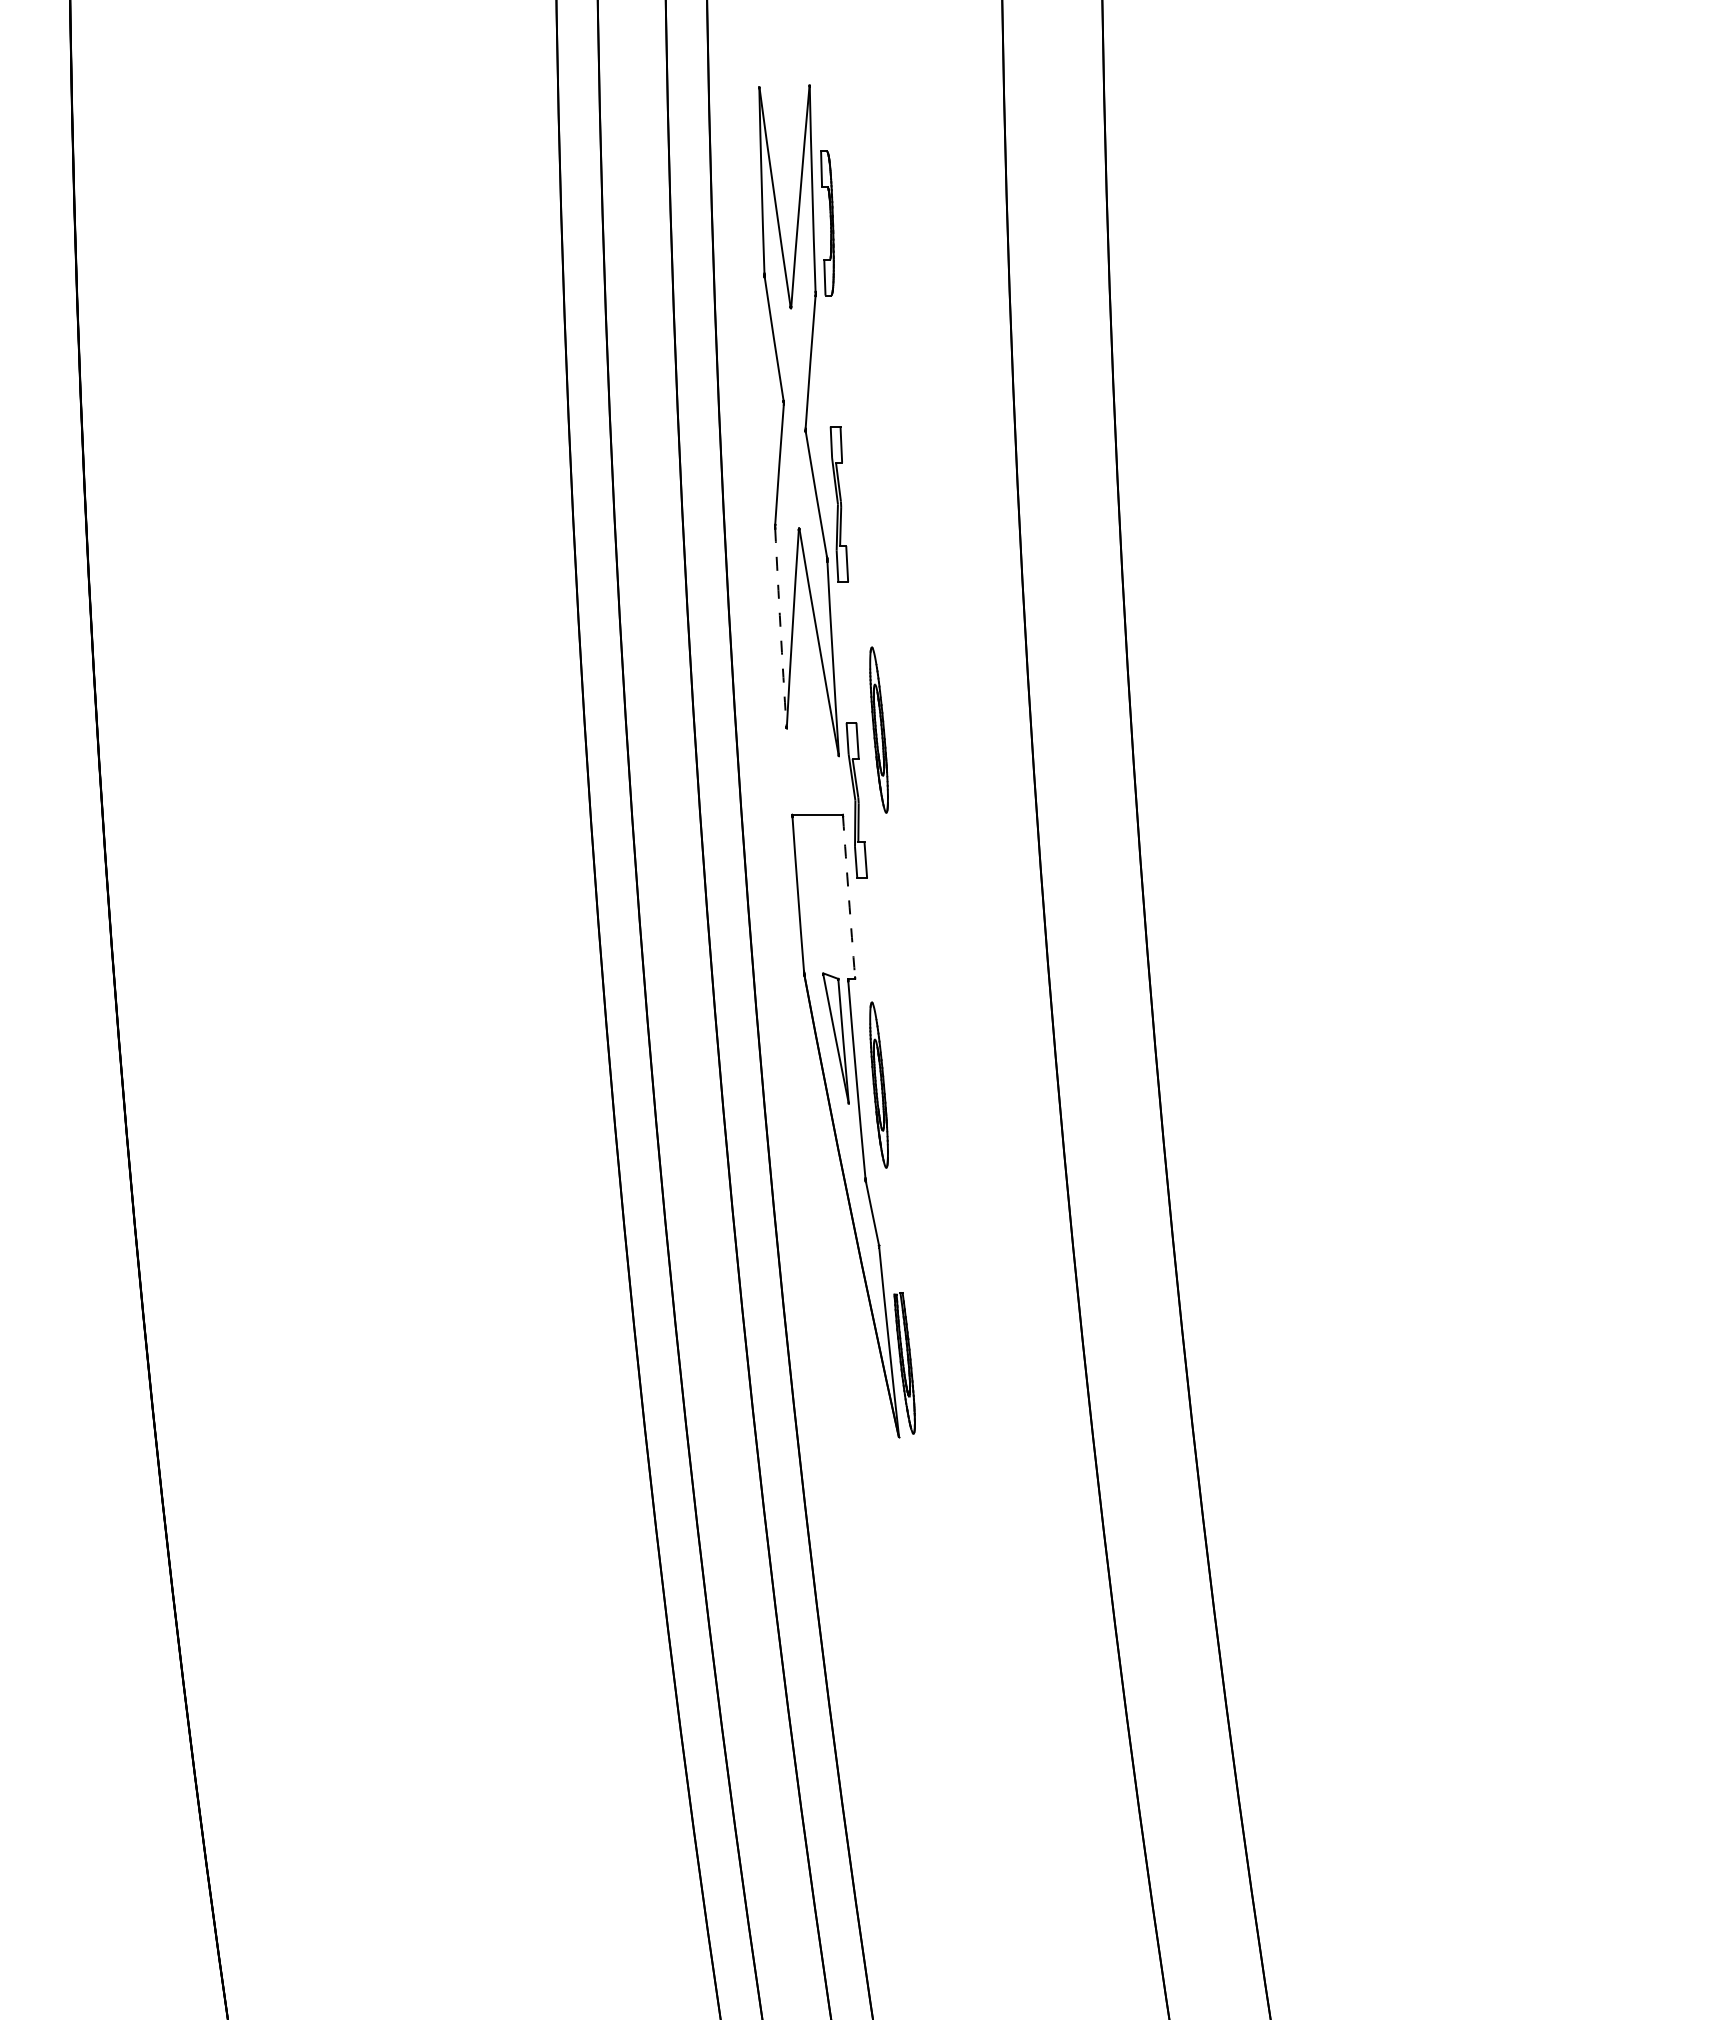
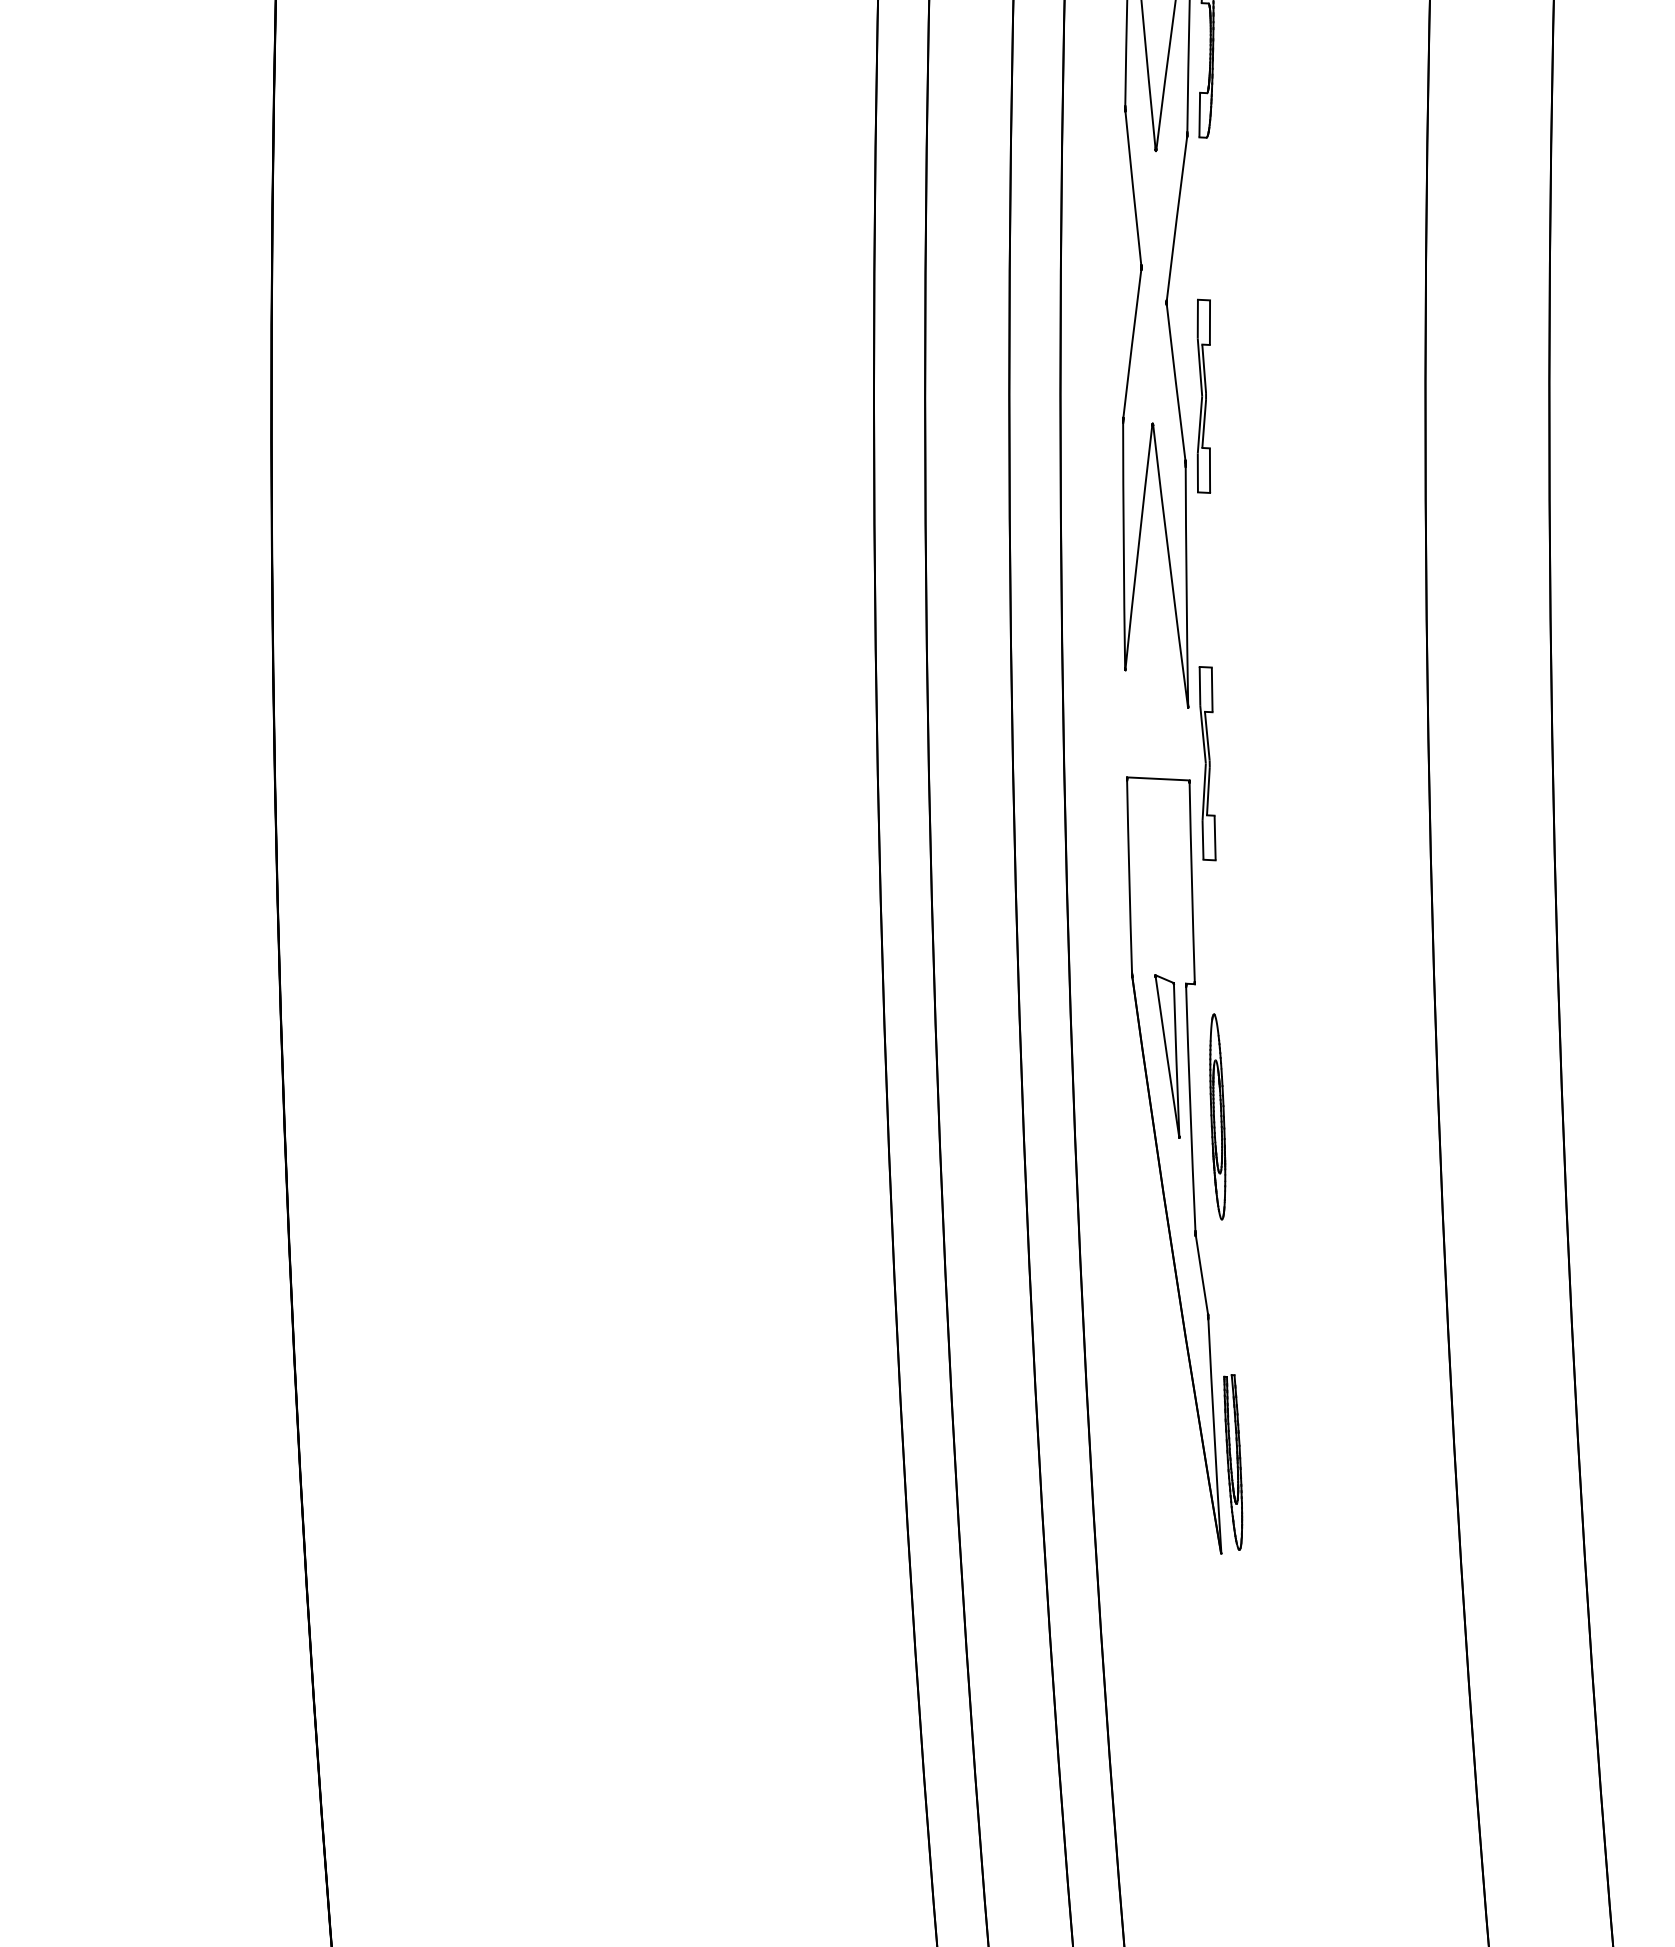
arc: (780, 627) -> (1123, 545), dashed -> solid
part: (878, 729) -> (1238, 677), removed
arc: (848, 897) -> (1191, 883), dashed -> solid

